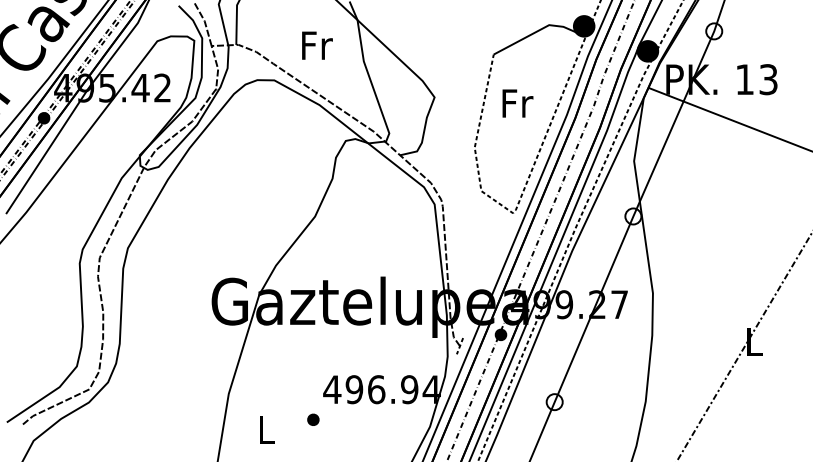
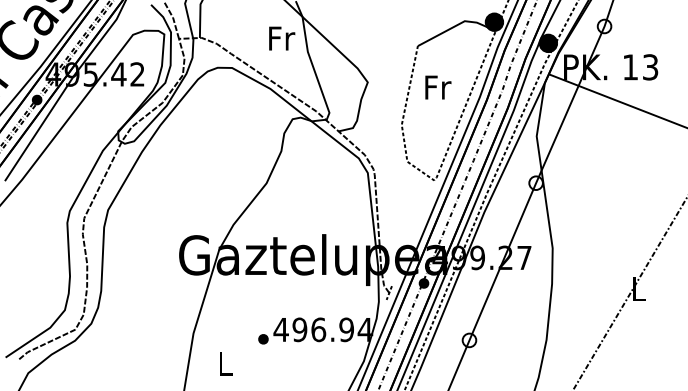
text: (317, 45) -> (282, 38), moved
part: (313, 419) -> (263, 339), moved

